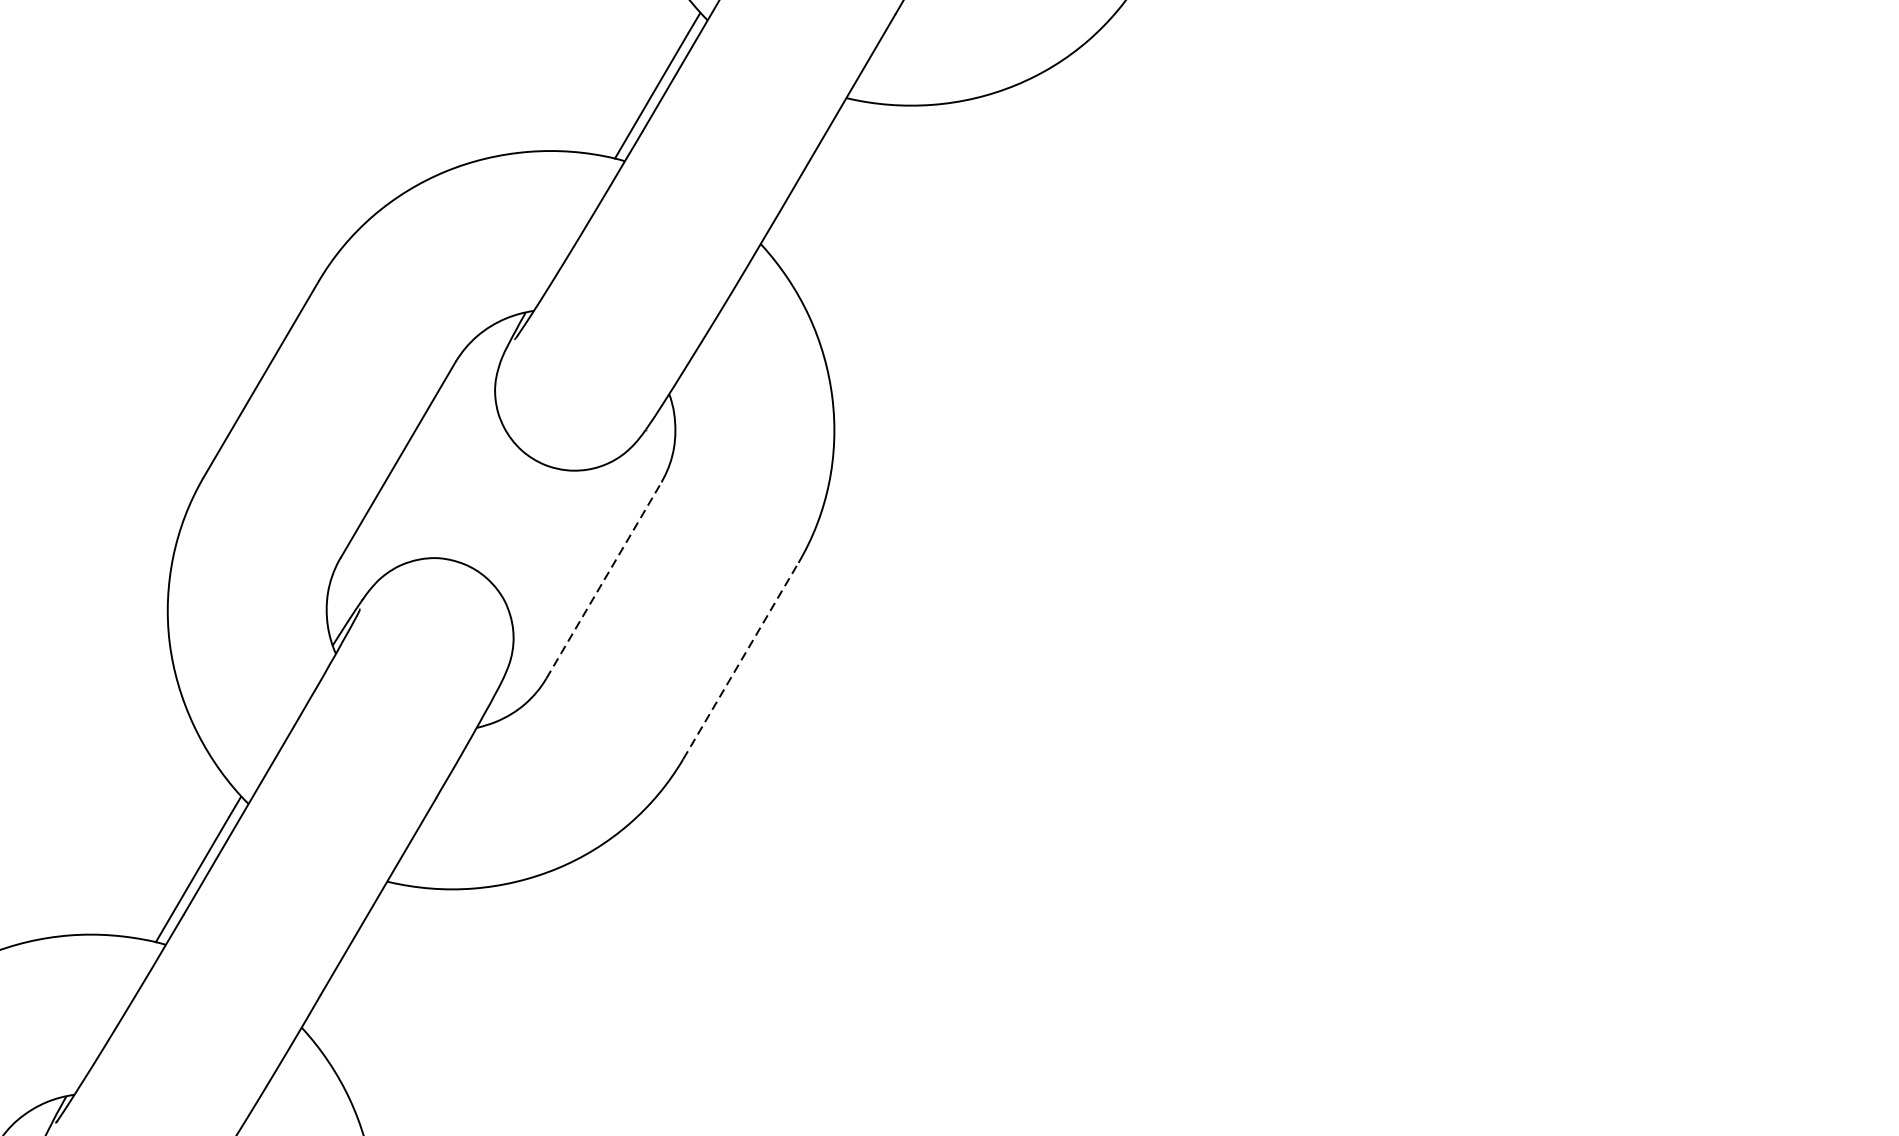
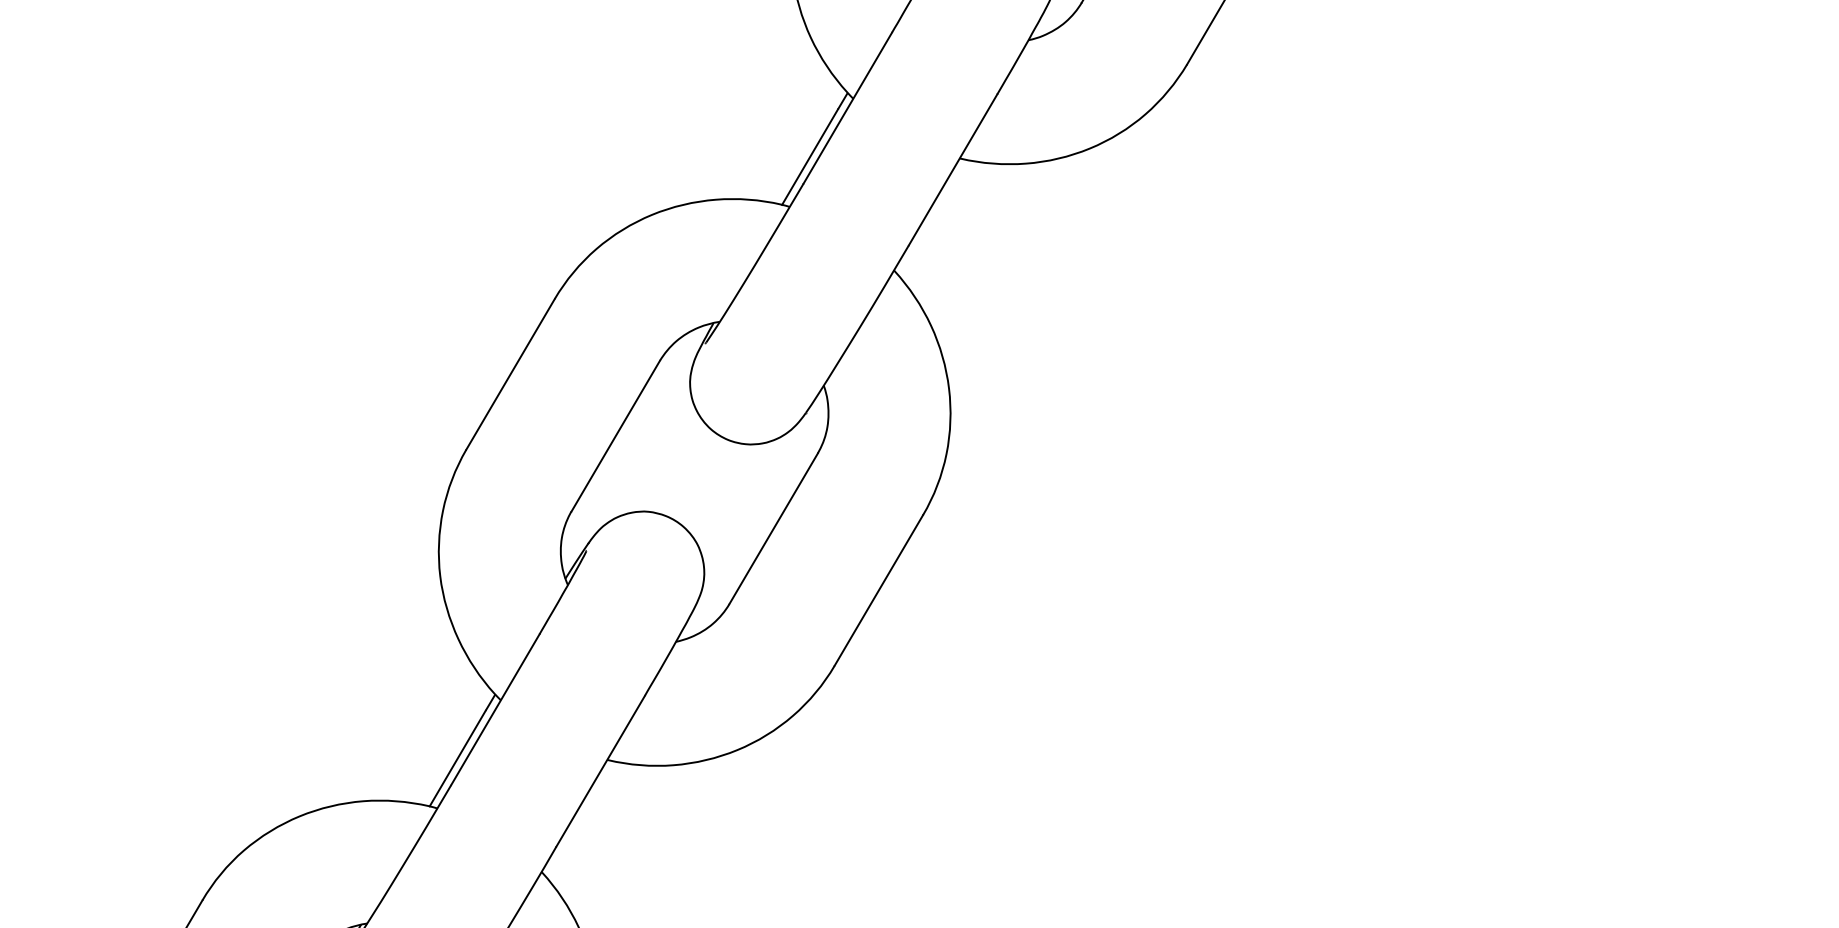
line: (603, 580) -> (773, 528), dashed -> solid
line: (741, 660) -> (879, 590), dashed -> solid

